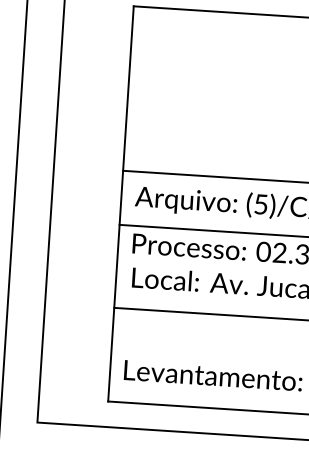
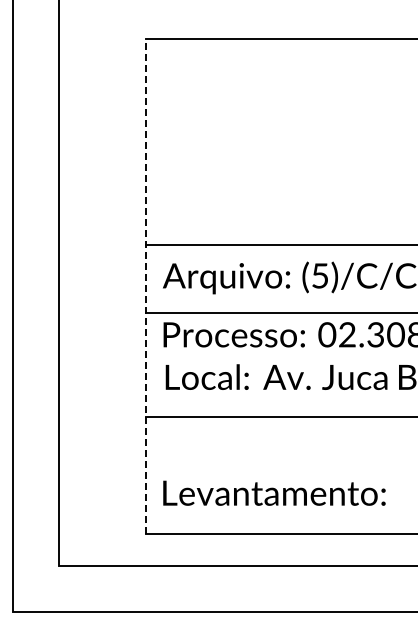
line: (120, 203) -> (145, 286), solid -> dashed

